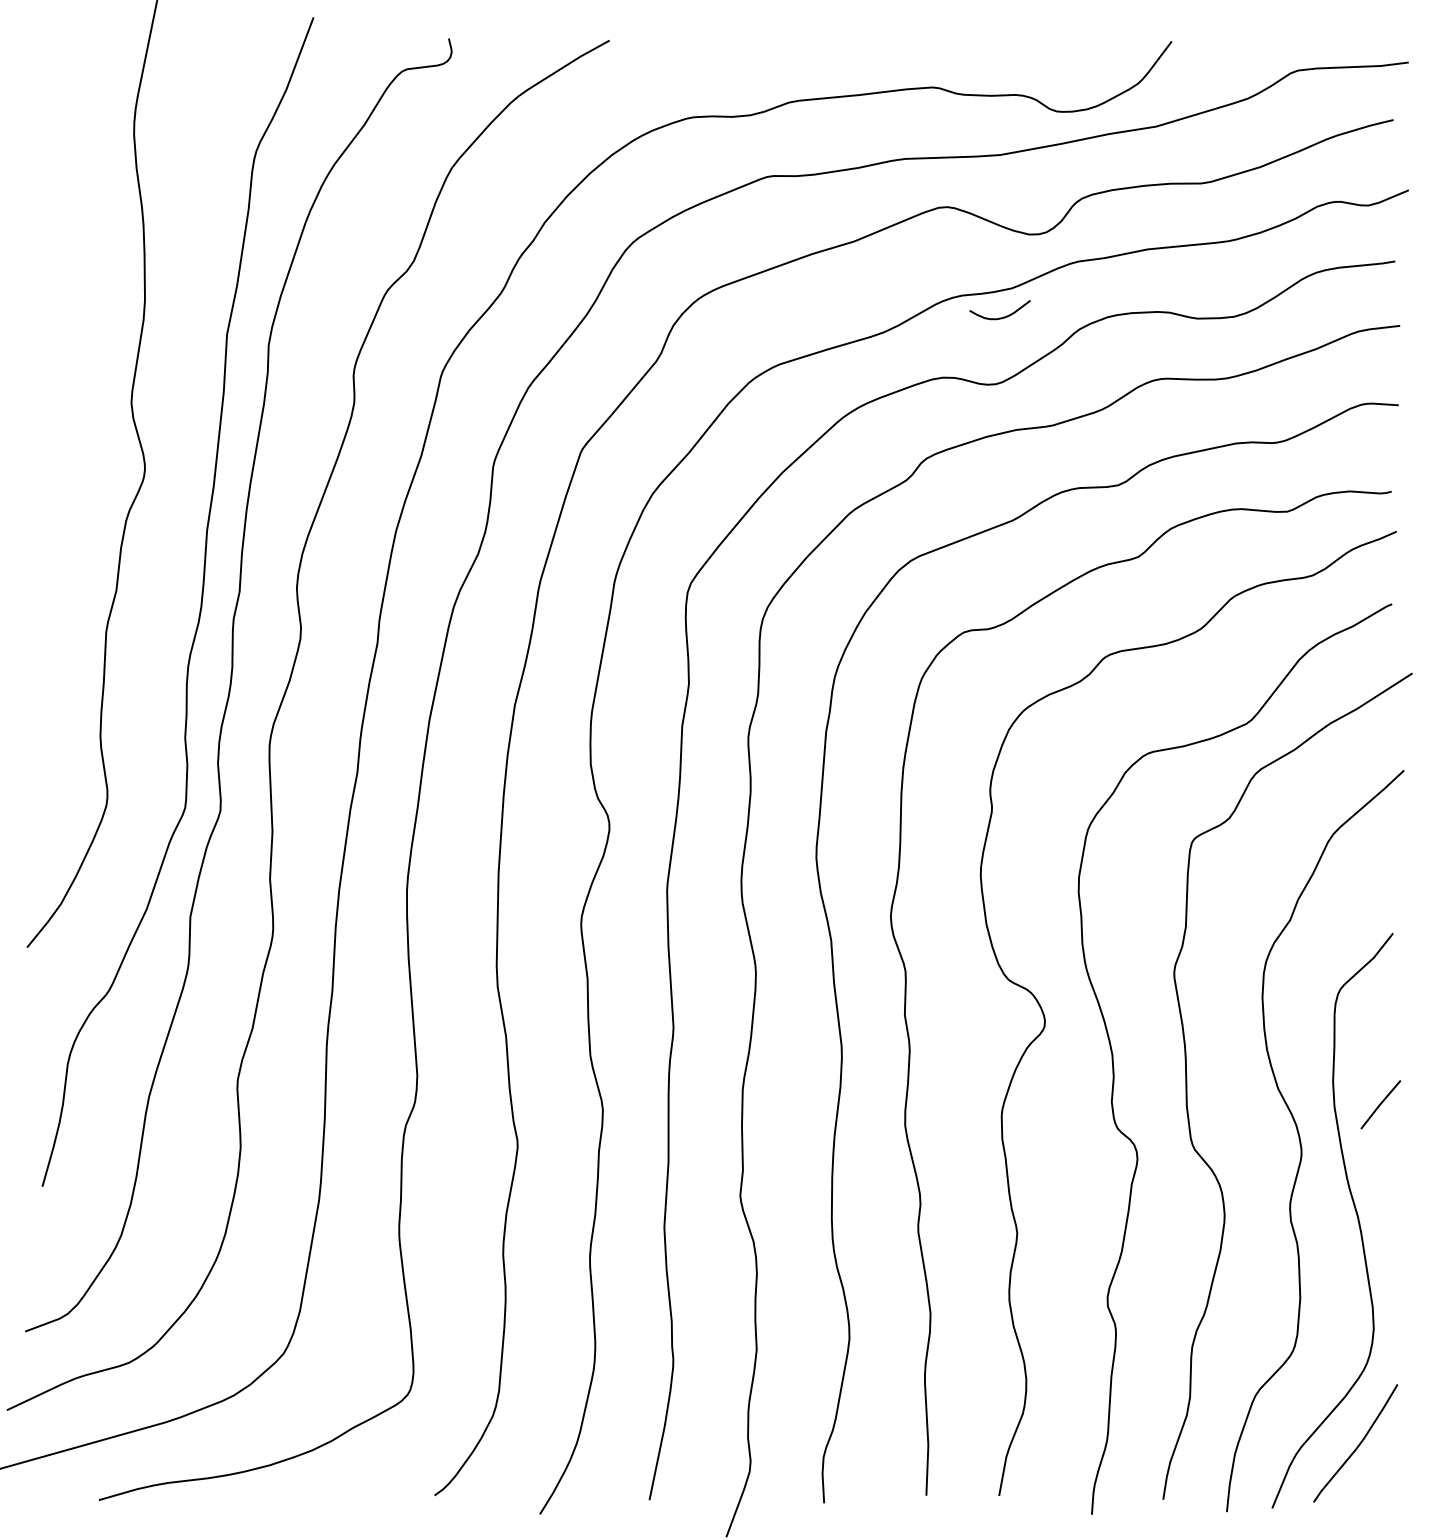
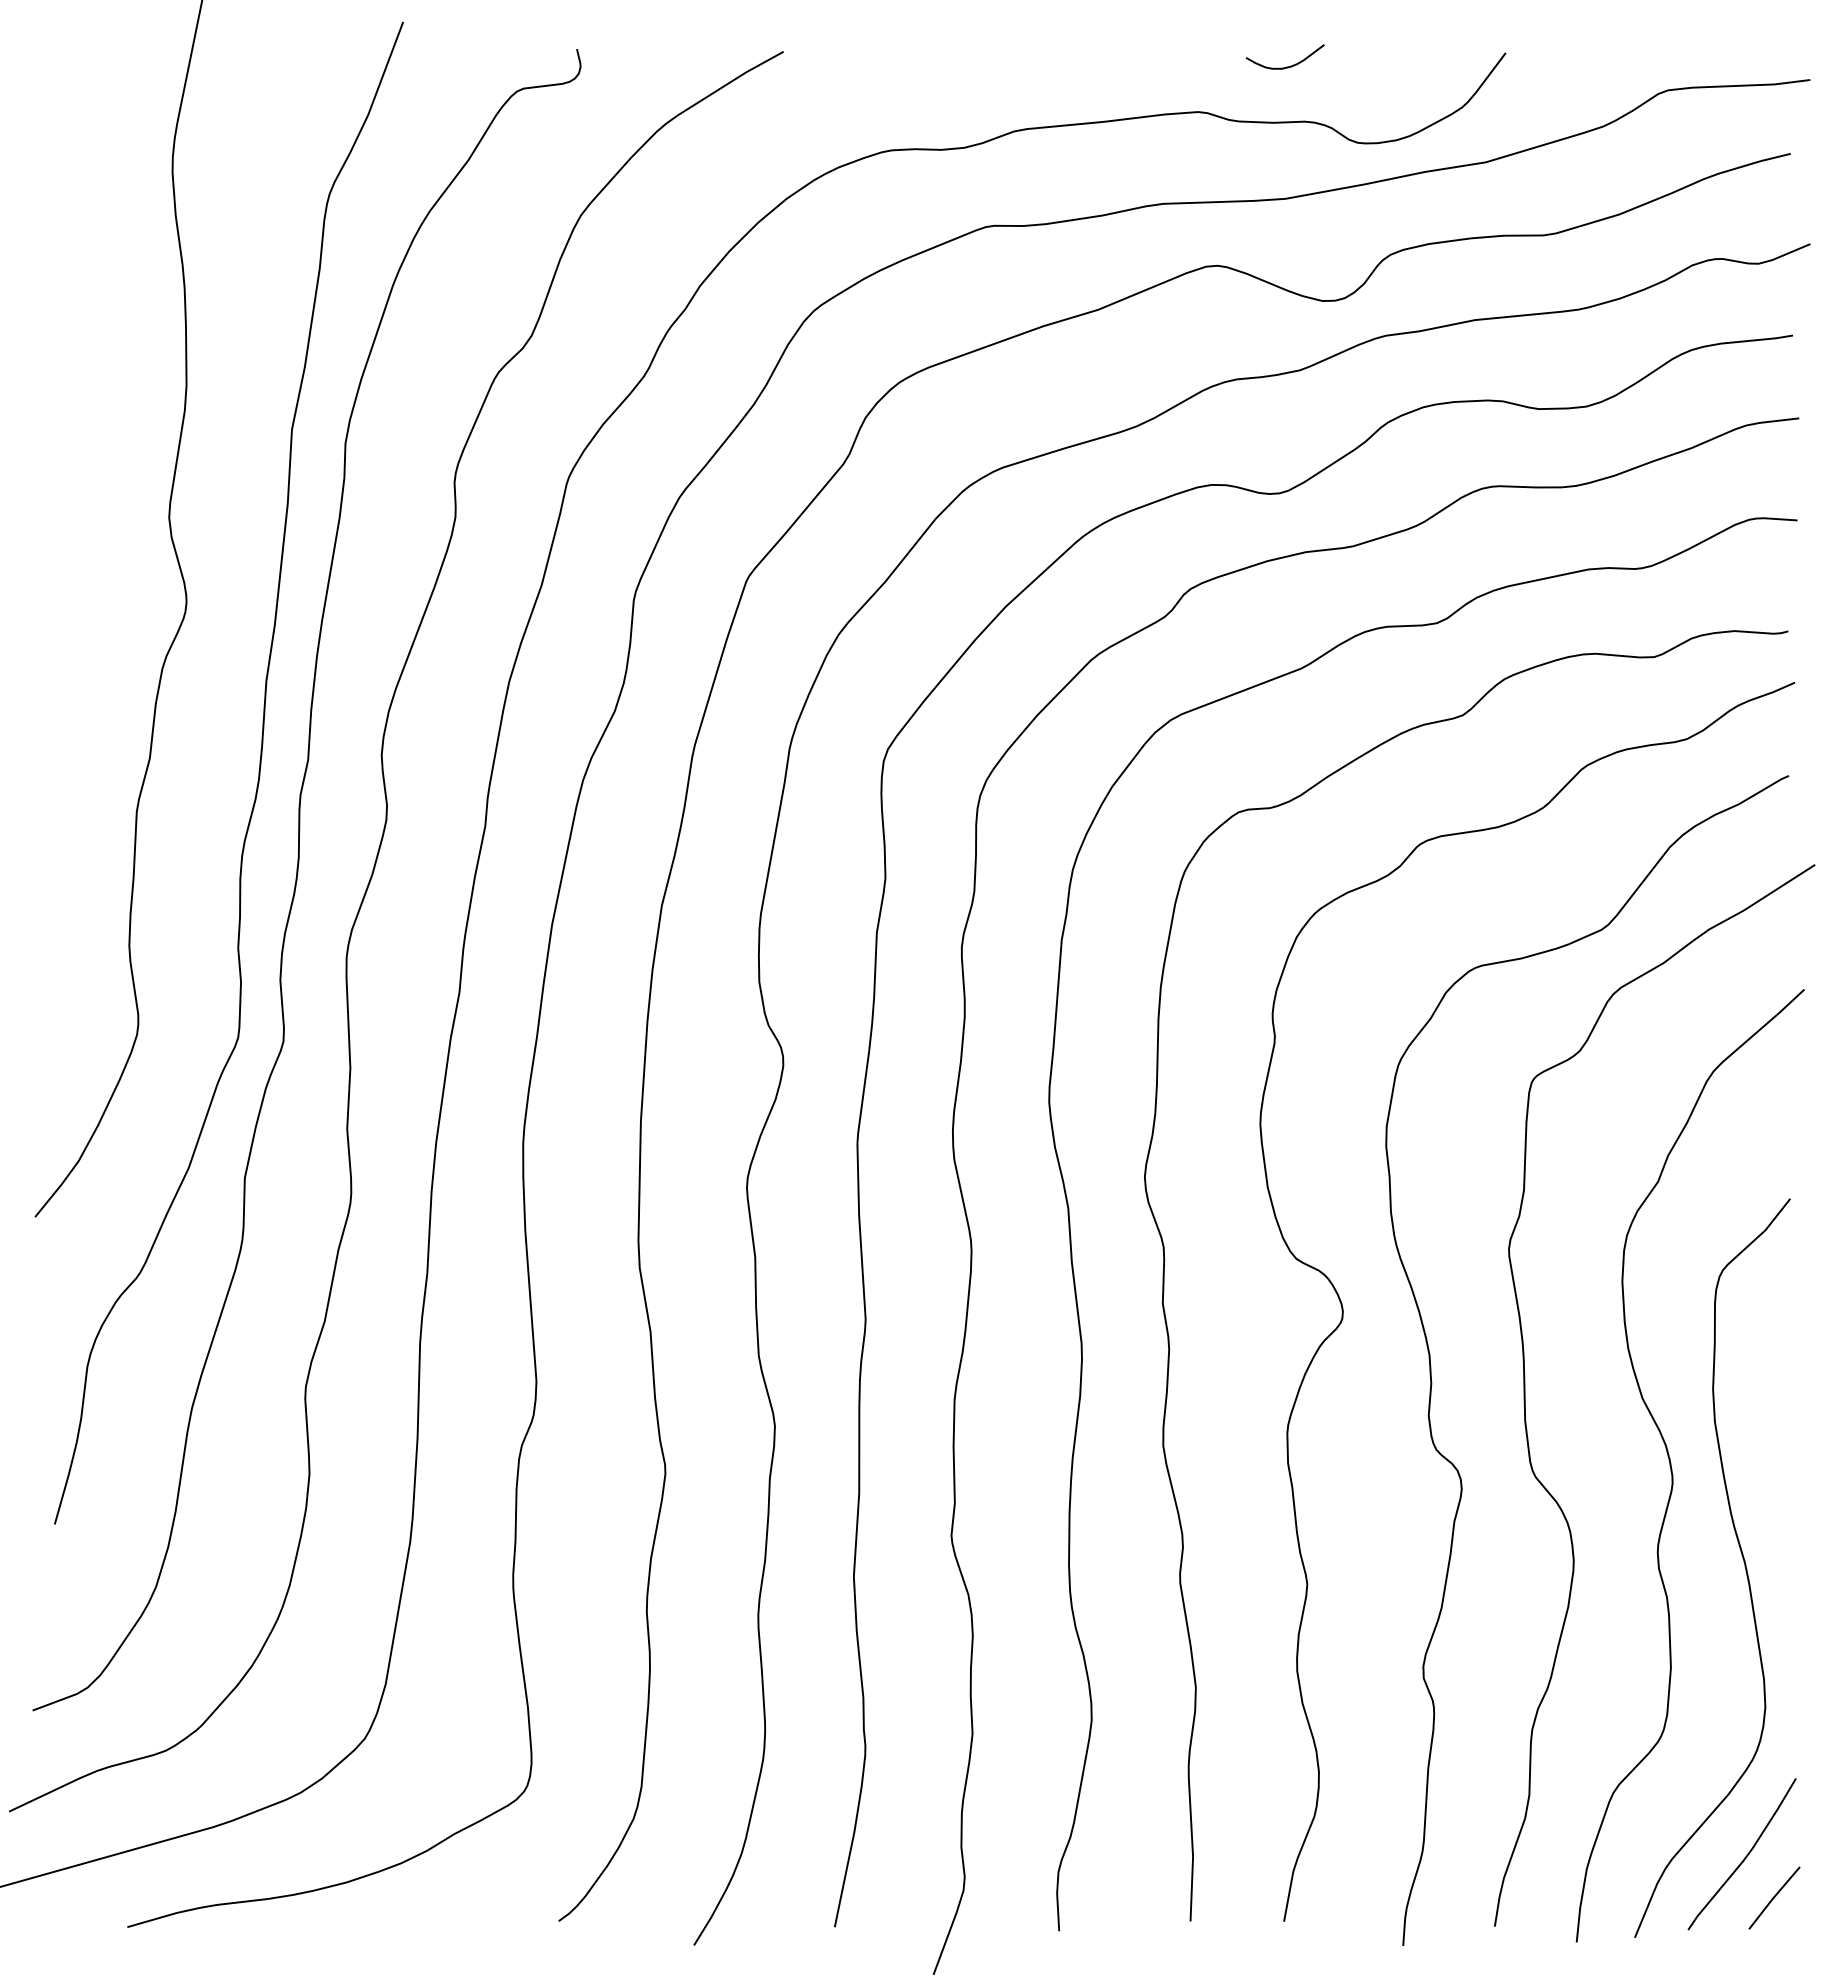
curve: (1001, 317) -> (1286, 66), moved
line: (1380, 1104) -> (1774, 1897), moved

